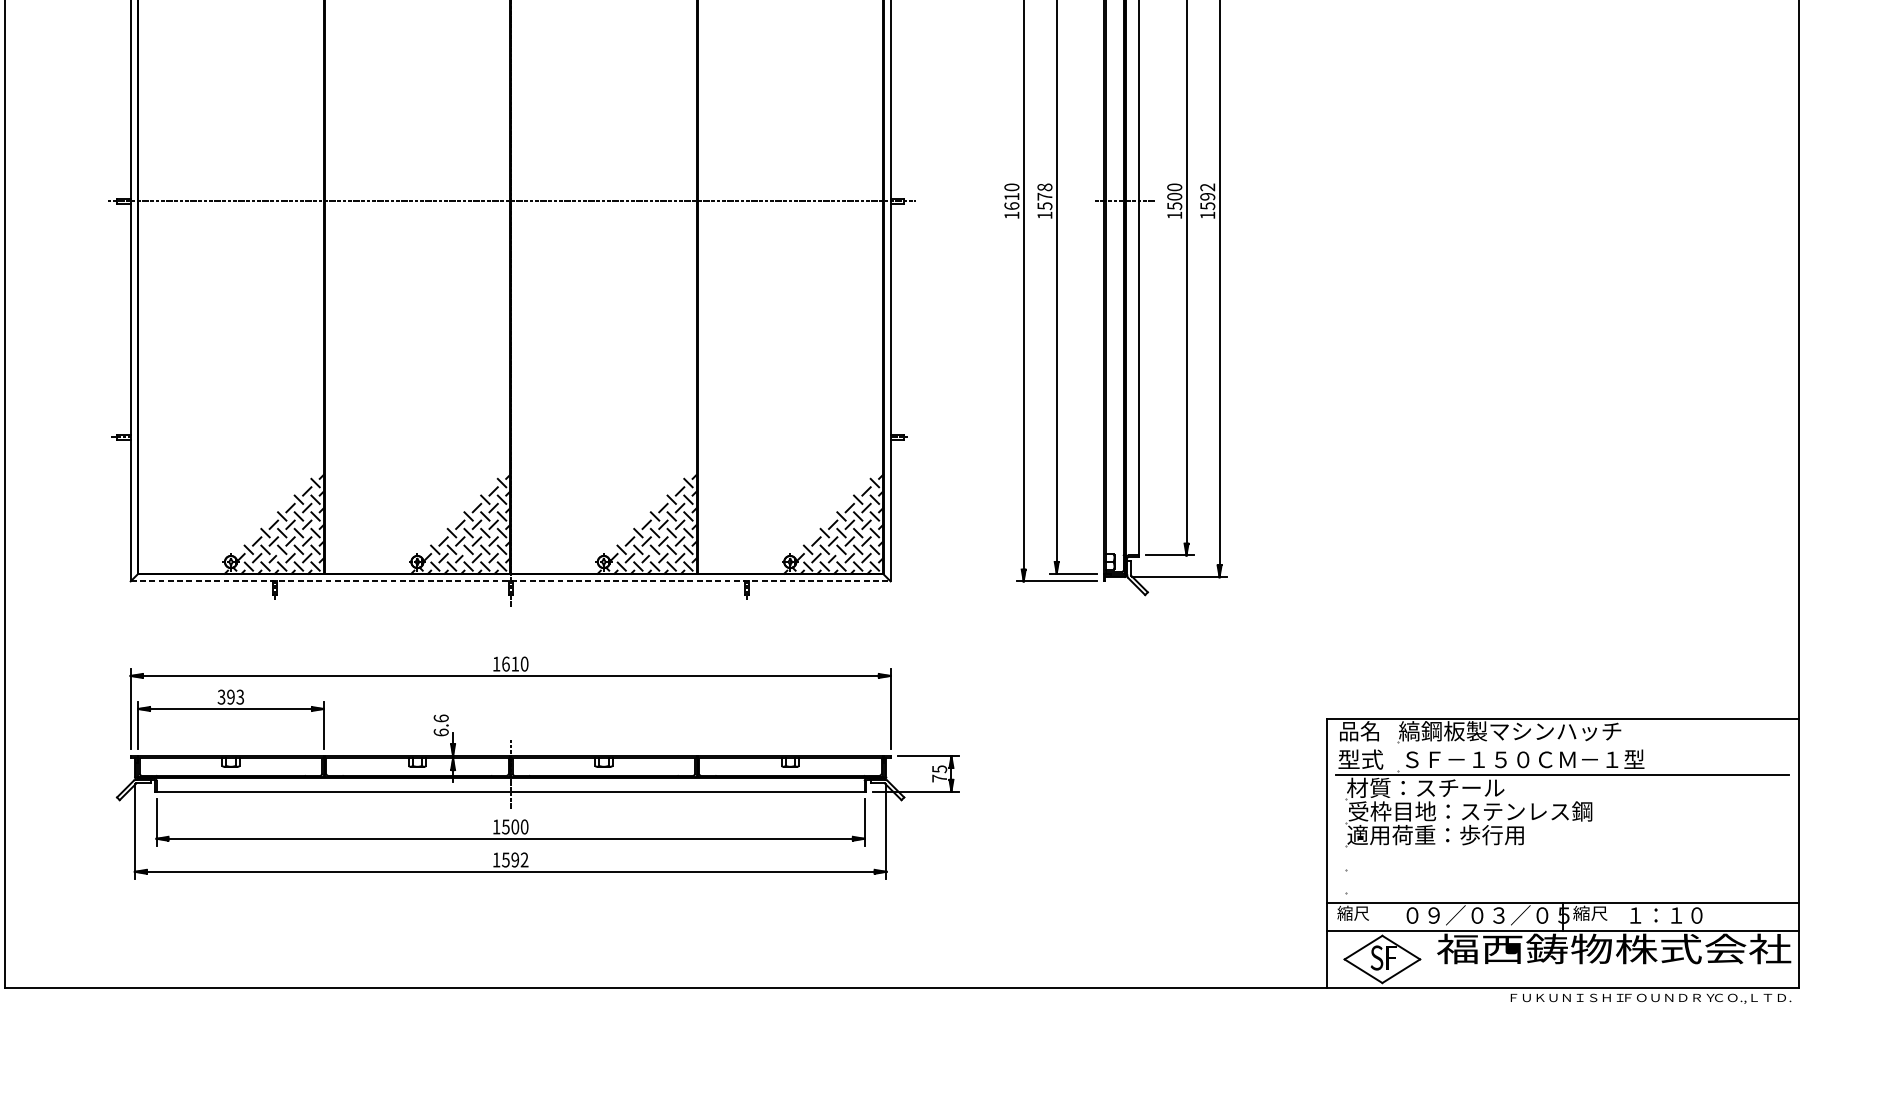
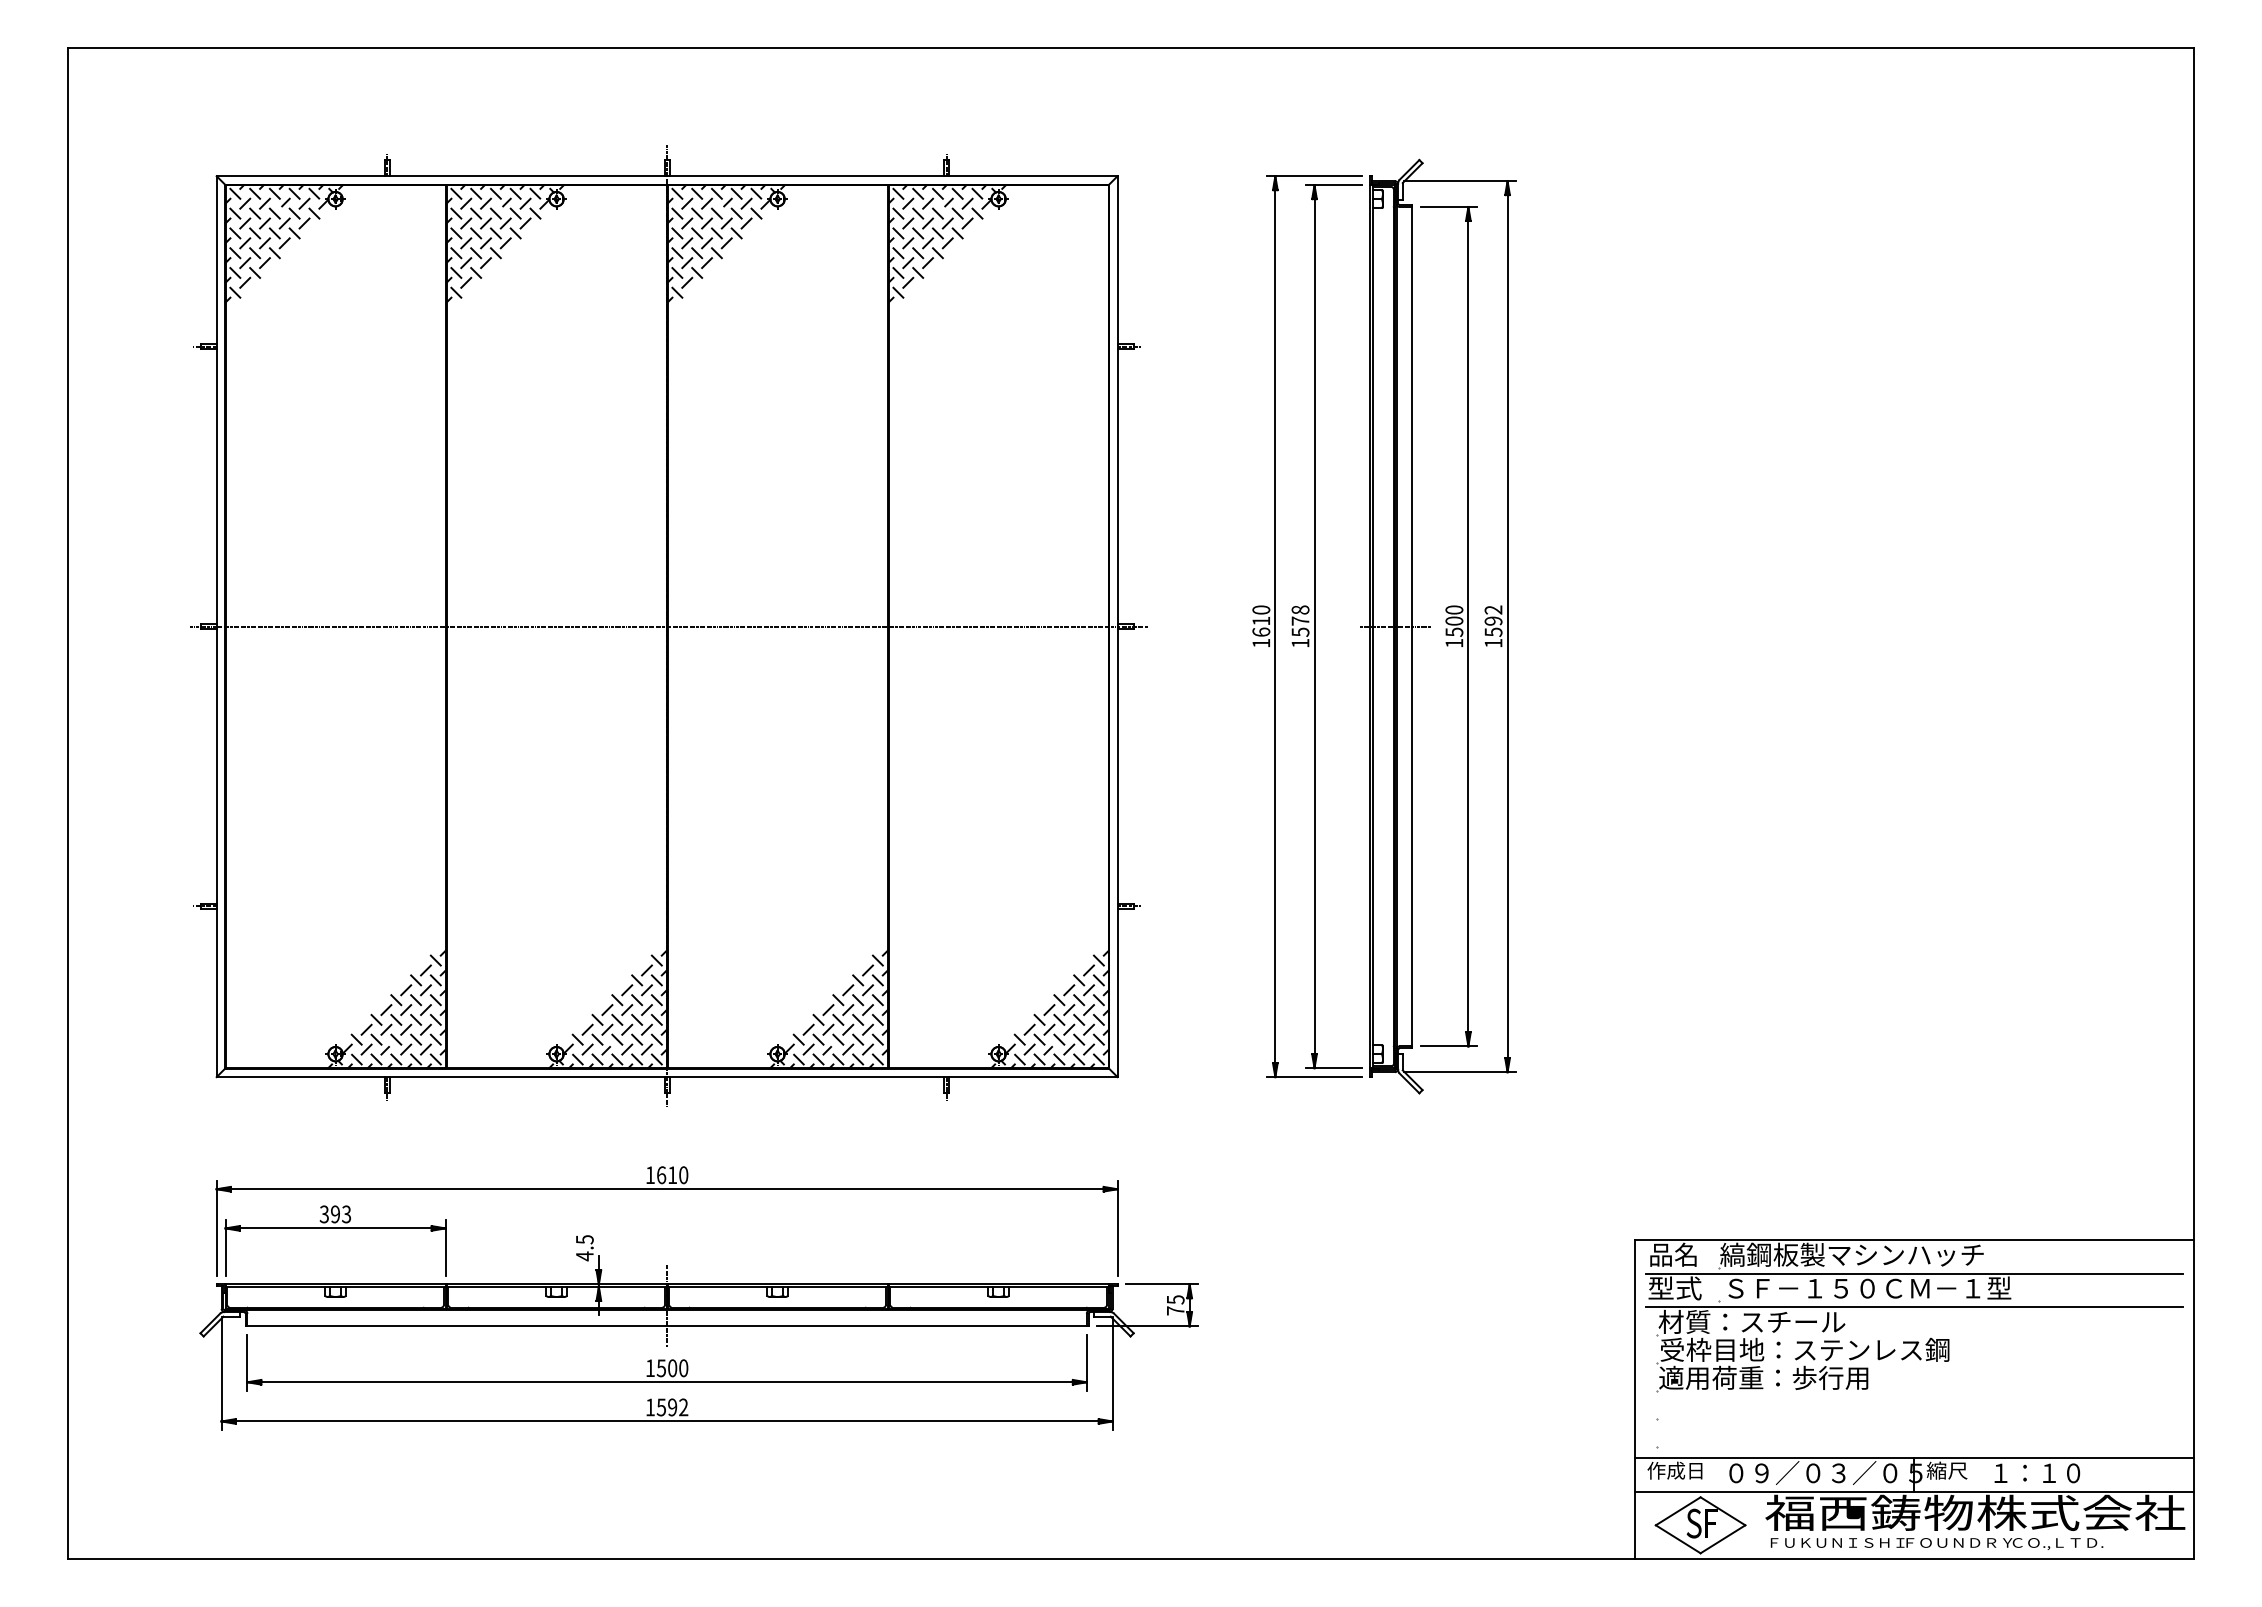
line: (510, 581) -> (667, 1077), dashed -> solid
text: (440, 725) -> (584, 1248), 6.6 -> 4.5
line: (1561, 747) -> (1913, 1273), added
text: (1360, 913) -> (1674, 1470), 縮尺 -> 作成日
text: (1650, 998) -> (1936, 1543), moved

